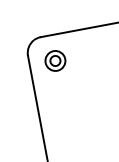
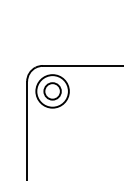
part: (55, 61) -> (52, 91), size x1.67

